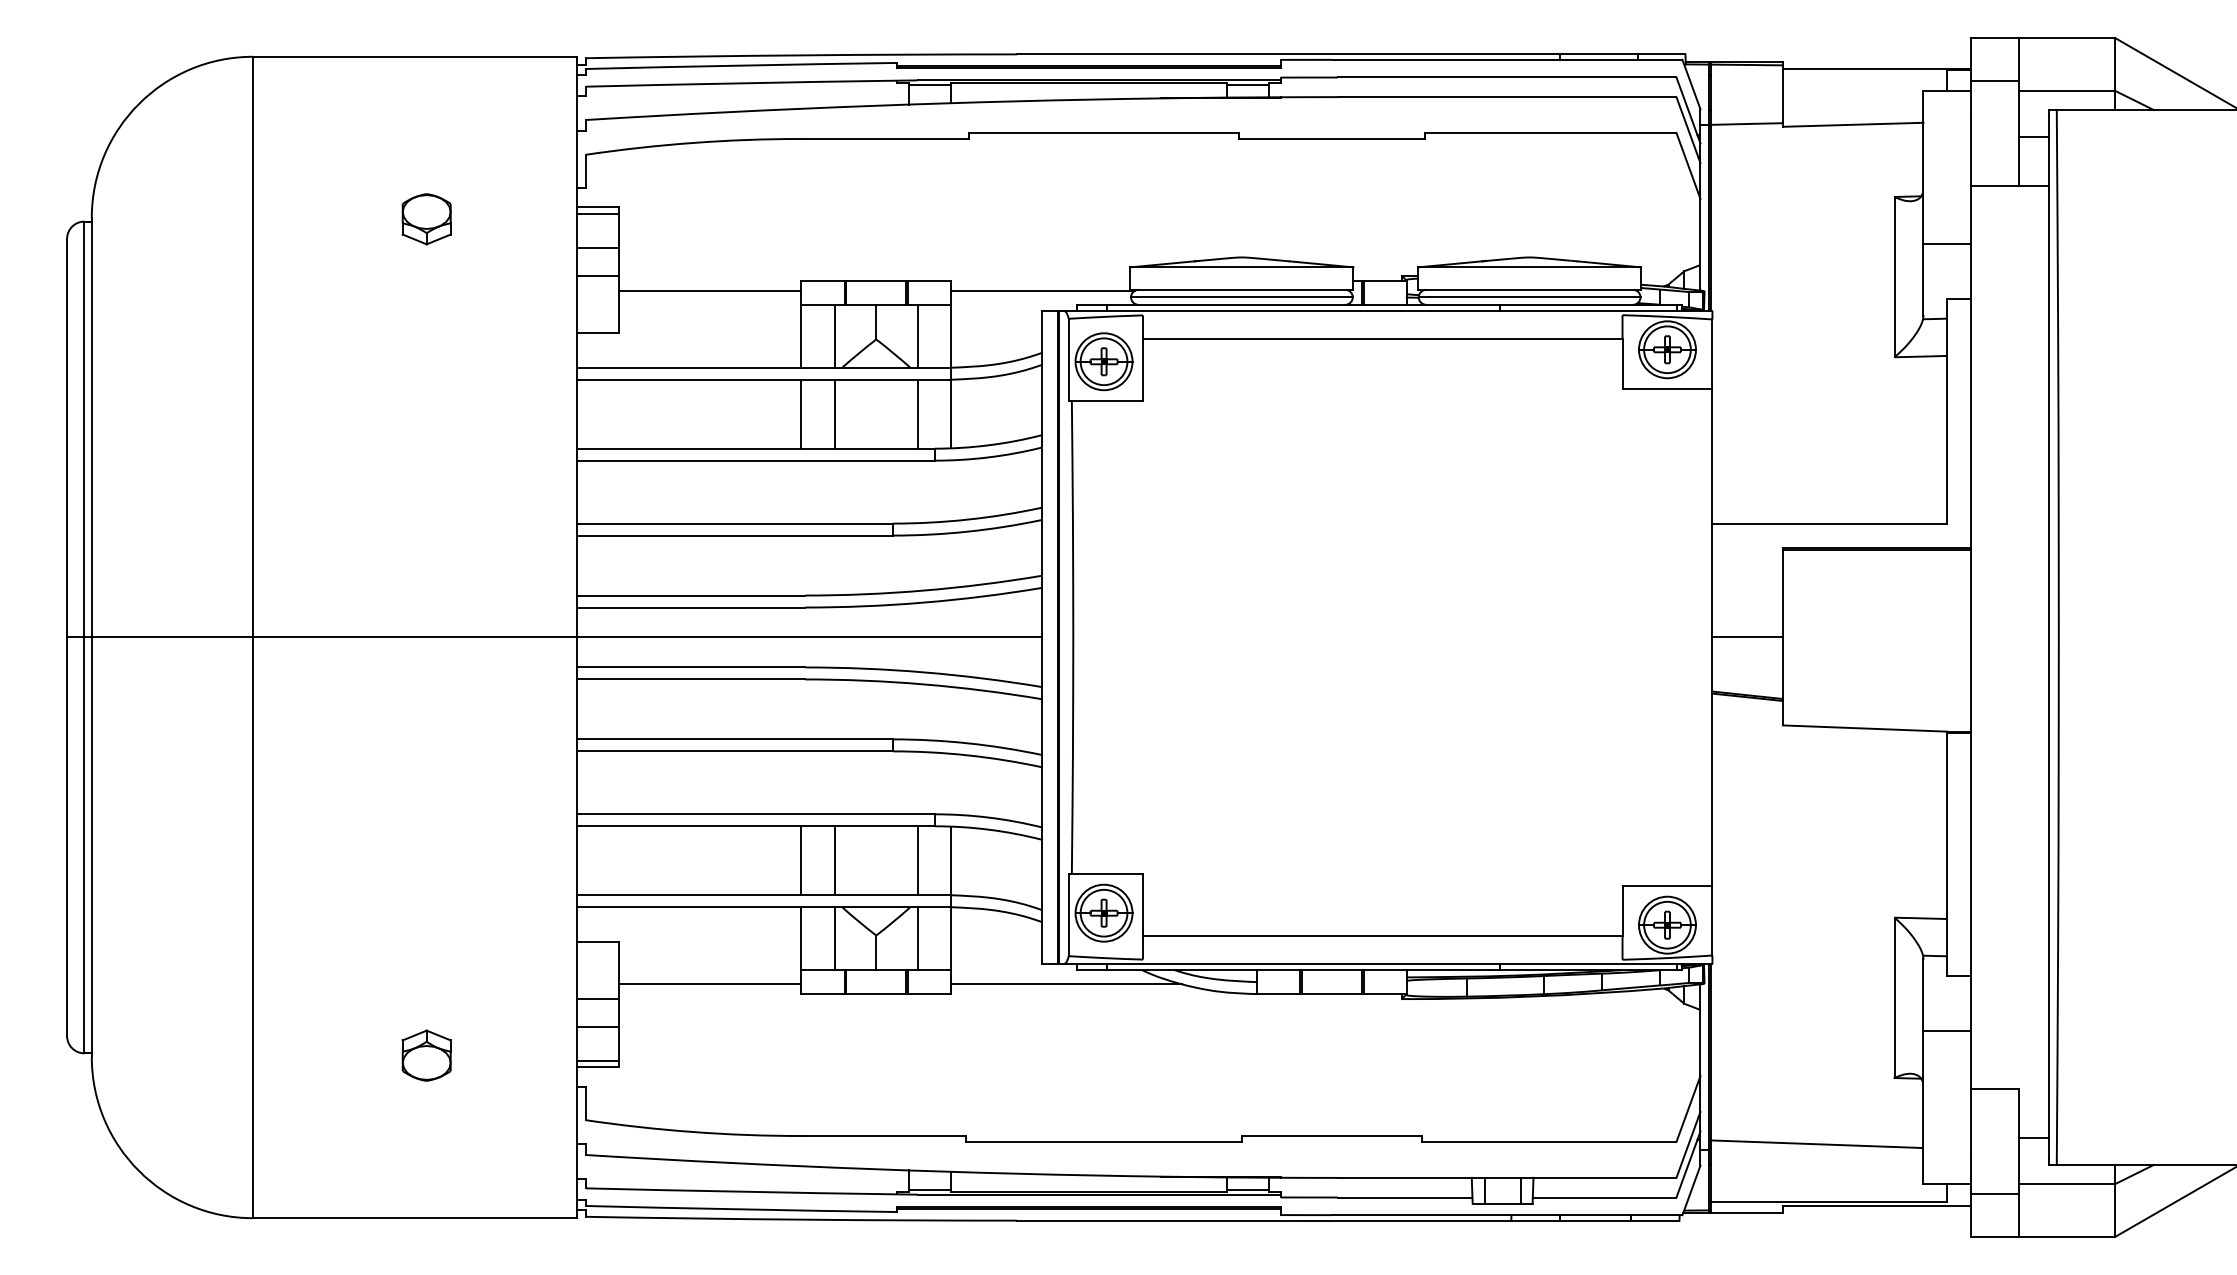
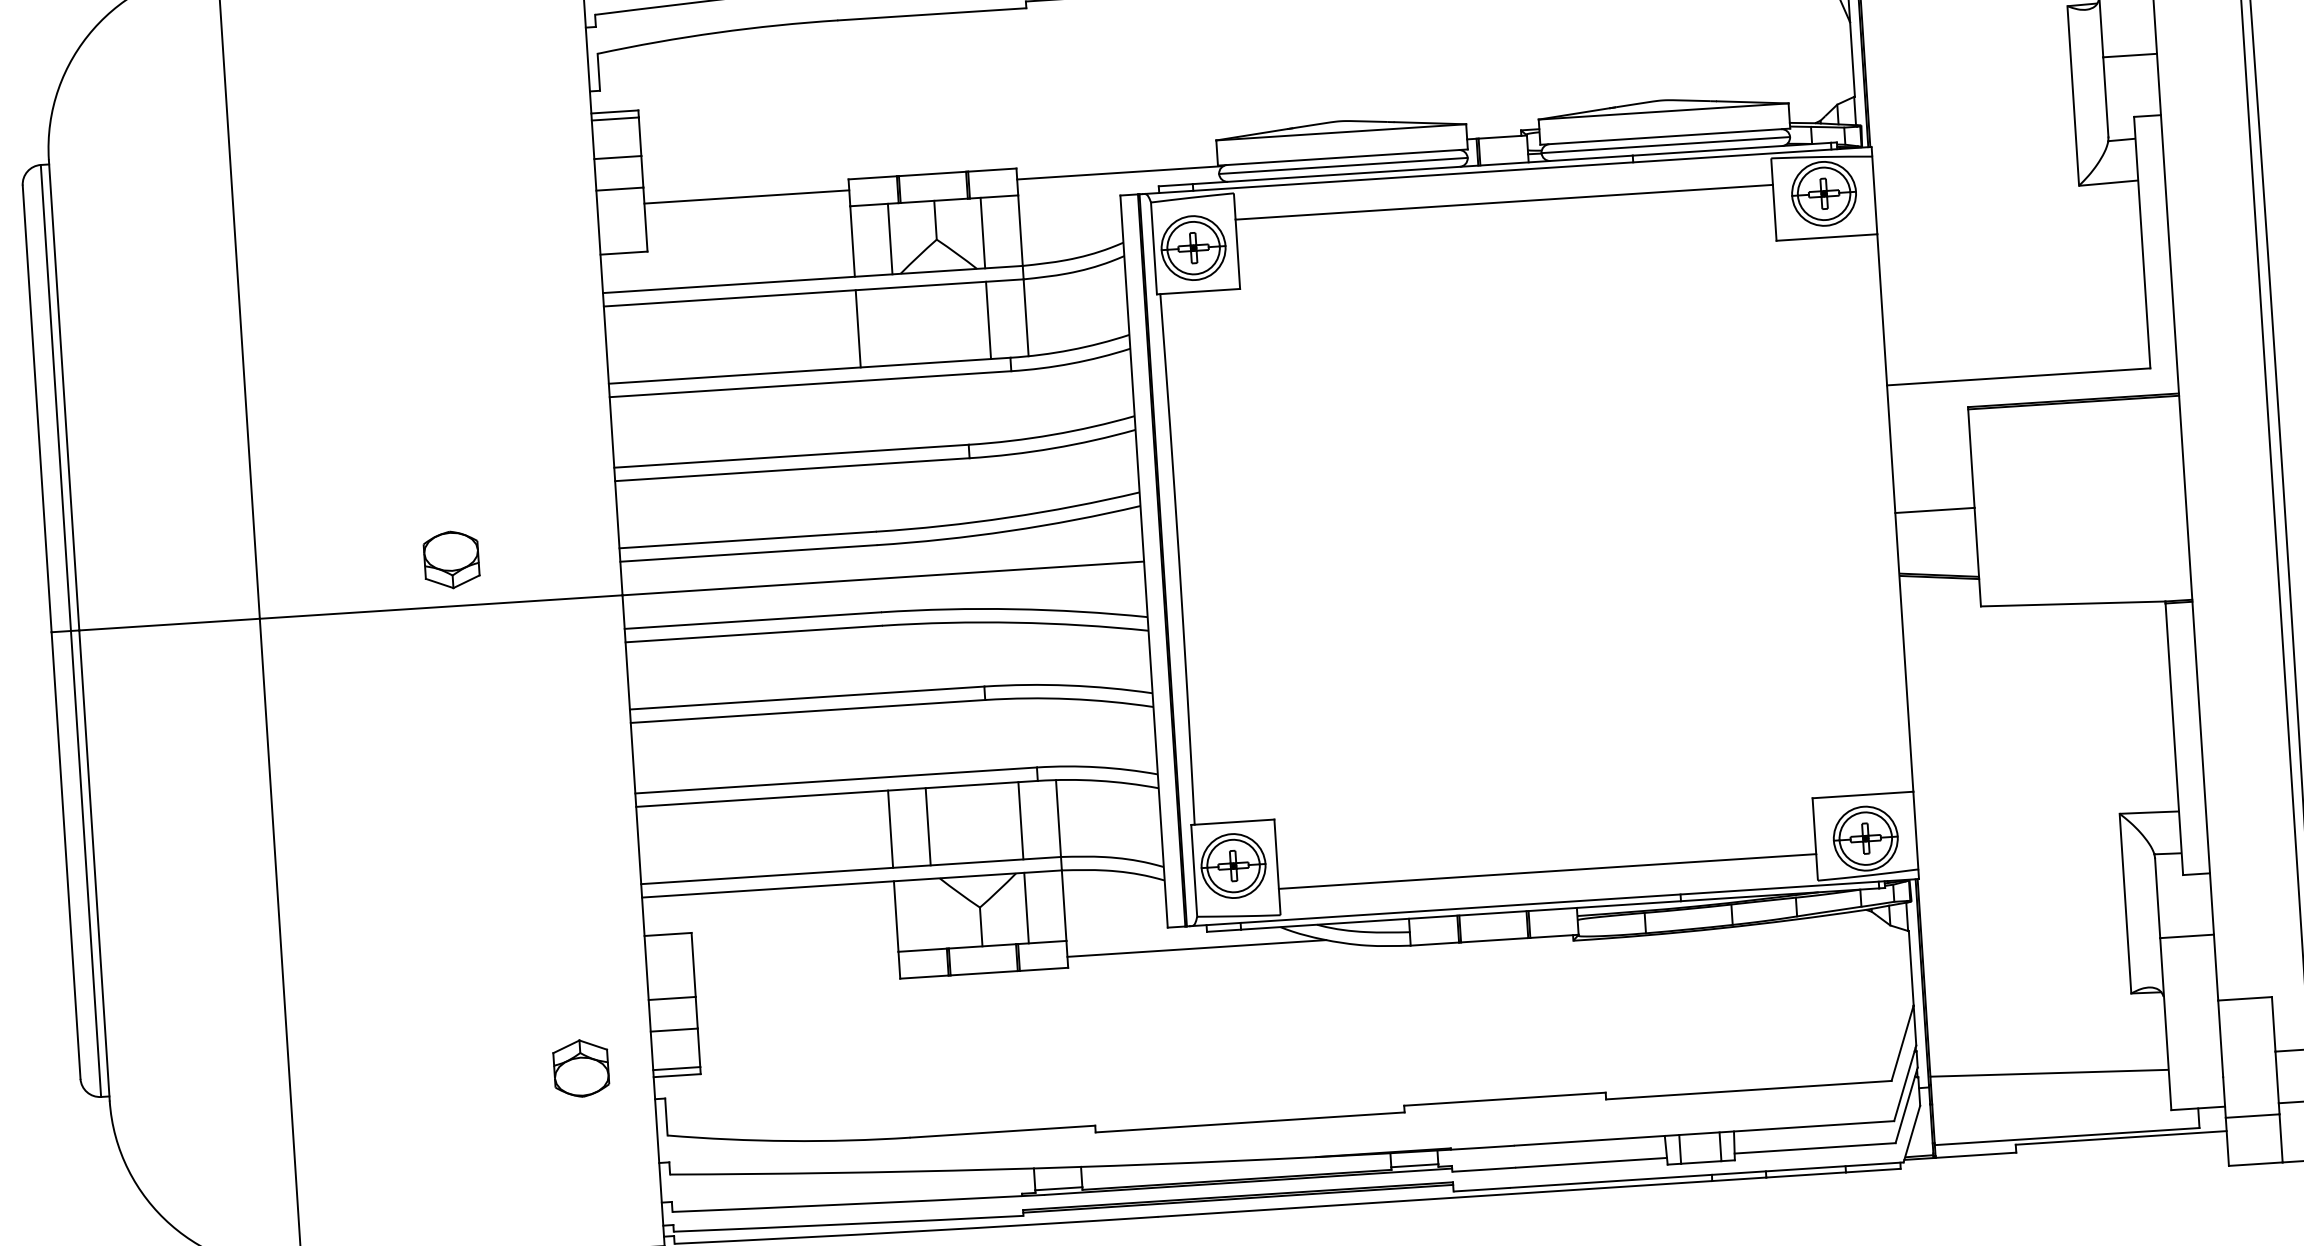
part: (426, 219) -> (451, 560), moved
line: (834, 413) -> (895, 325), removed
line: (834, 938) -> (933, 913), removed
line: (709, 984) -> (796, 974), removed
part: (426, 1055) -> (581, 1068), moved

